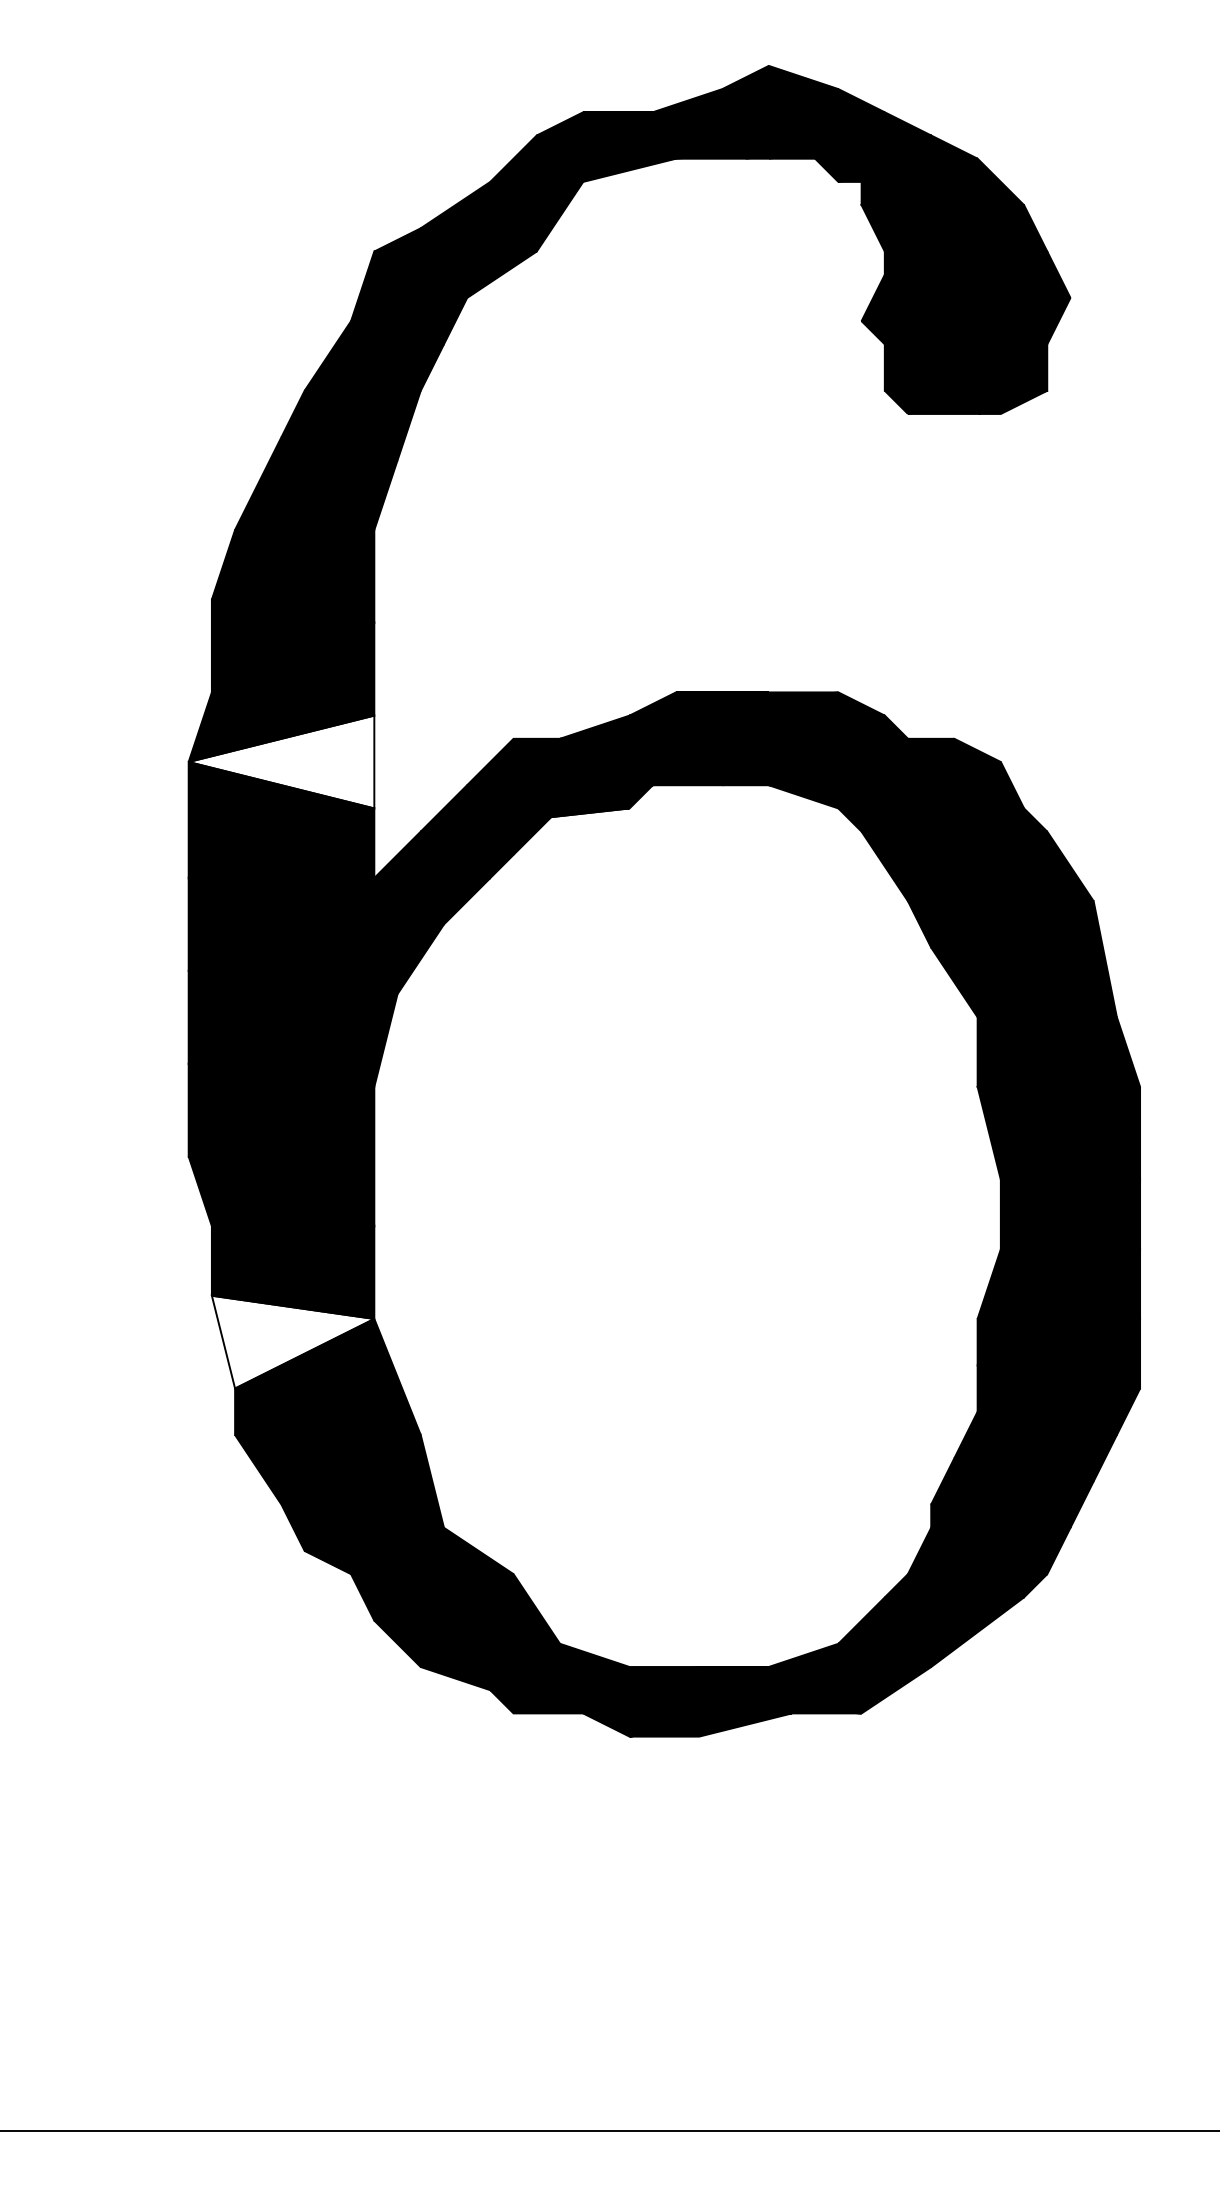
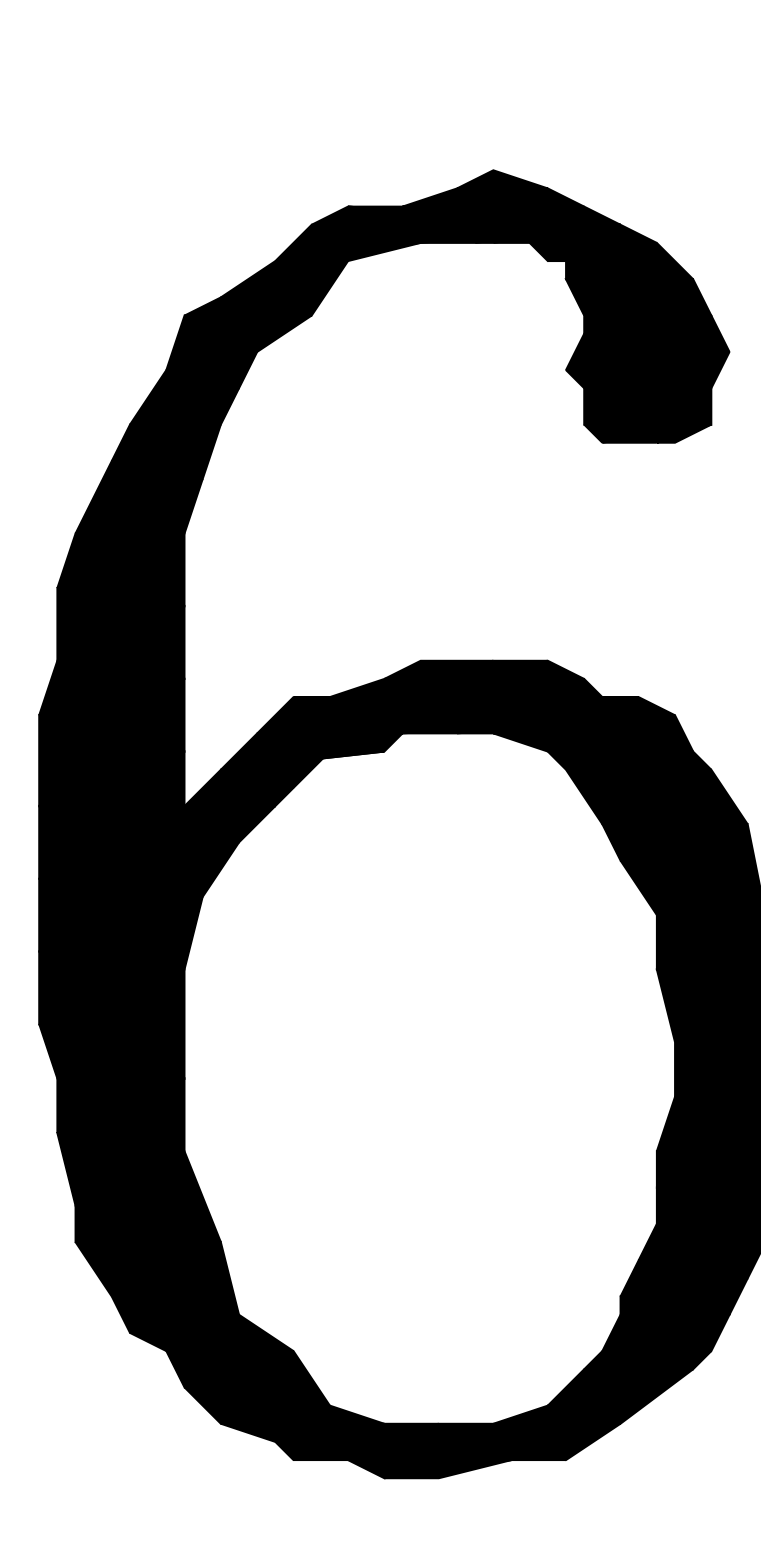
fill: (281, 761) -> (111, 714), added
fill: (292, 1341) -> (120, 1168), added

